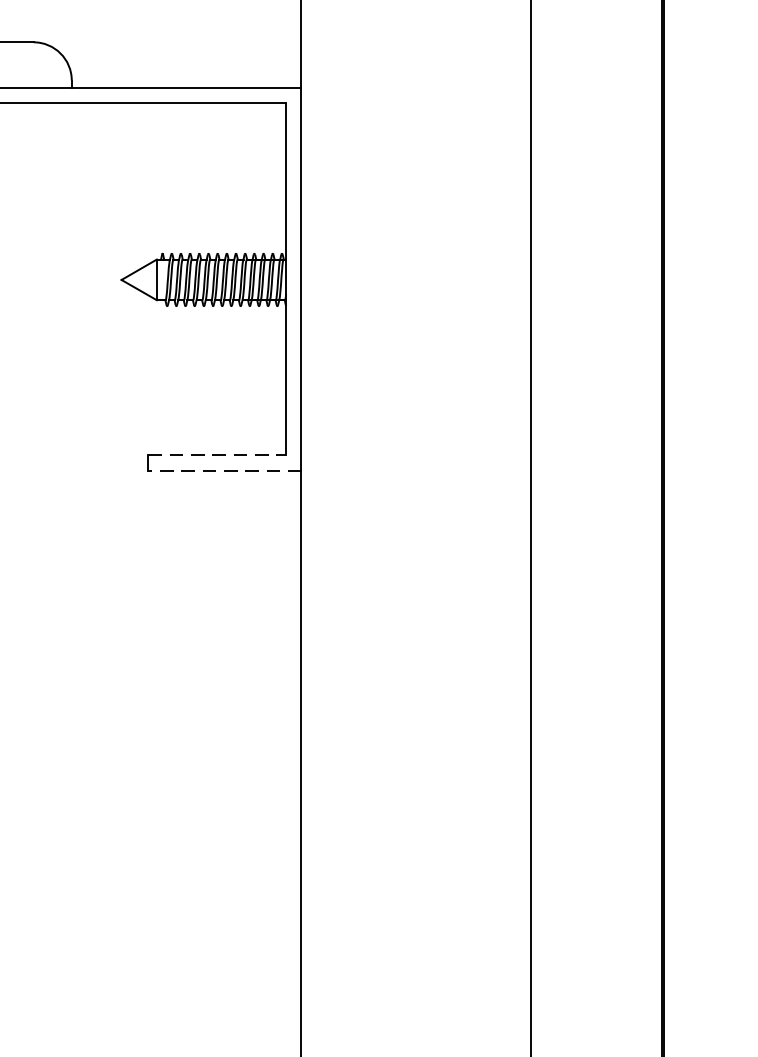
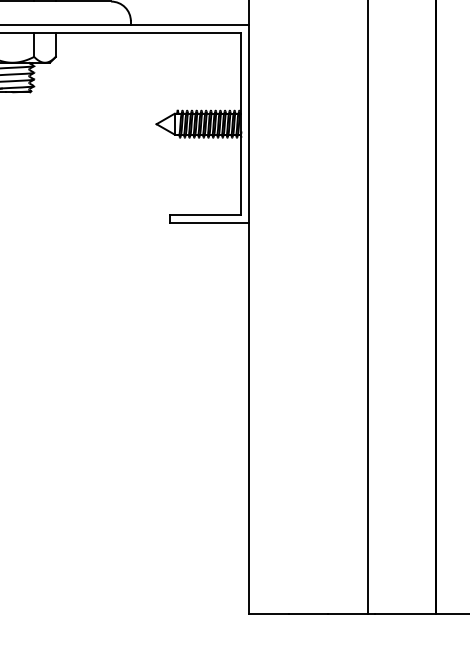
line: (216, 454) -> (205, 214), dashed -> solid
line: (224, 470) -> (209, 222), dashed -> solid

